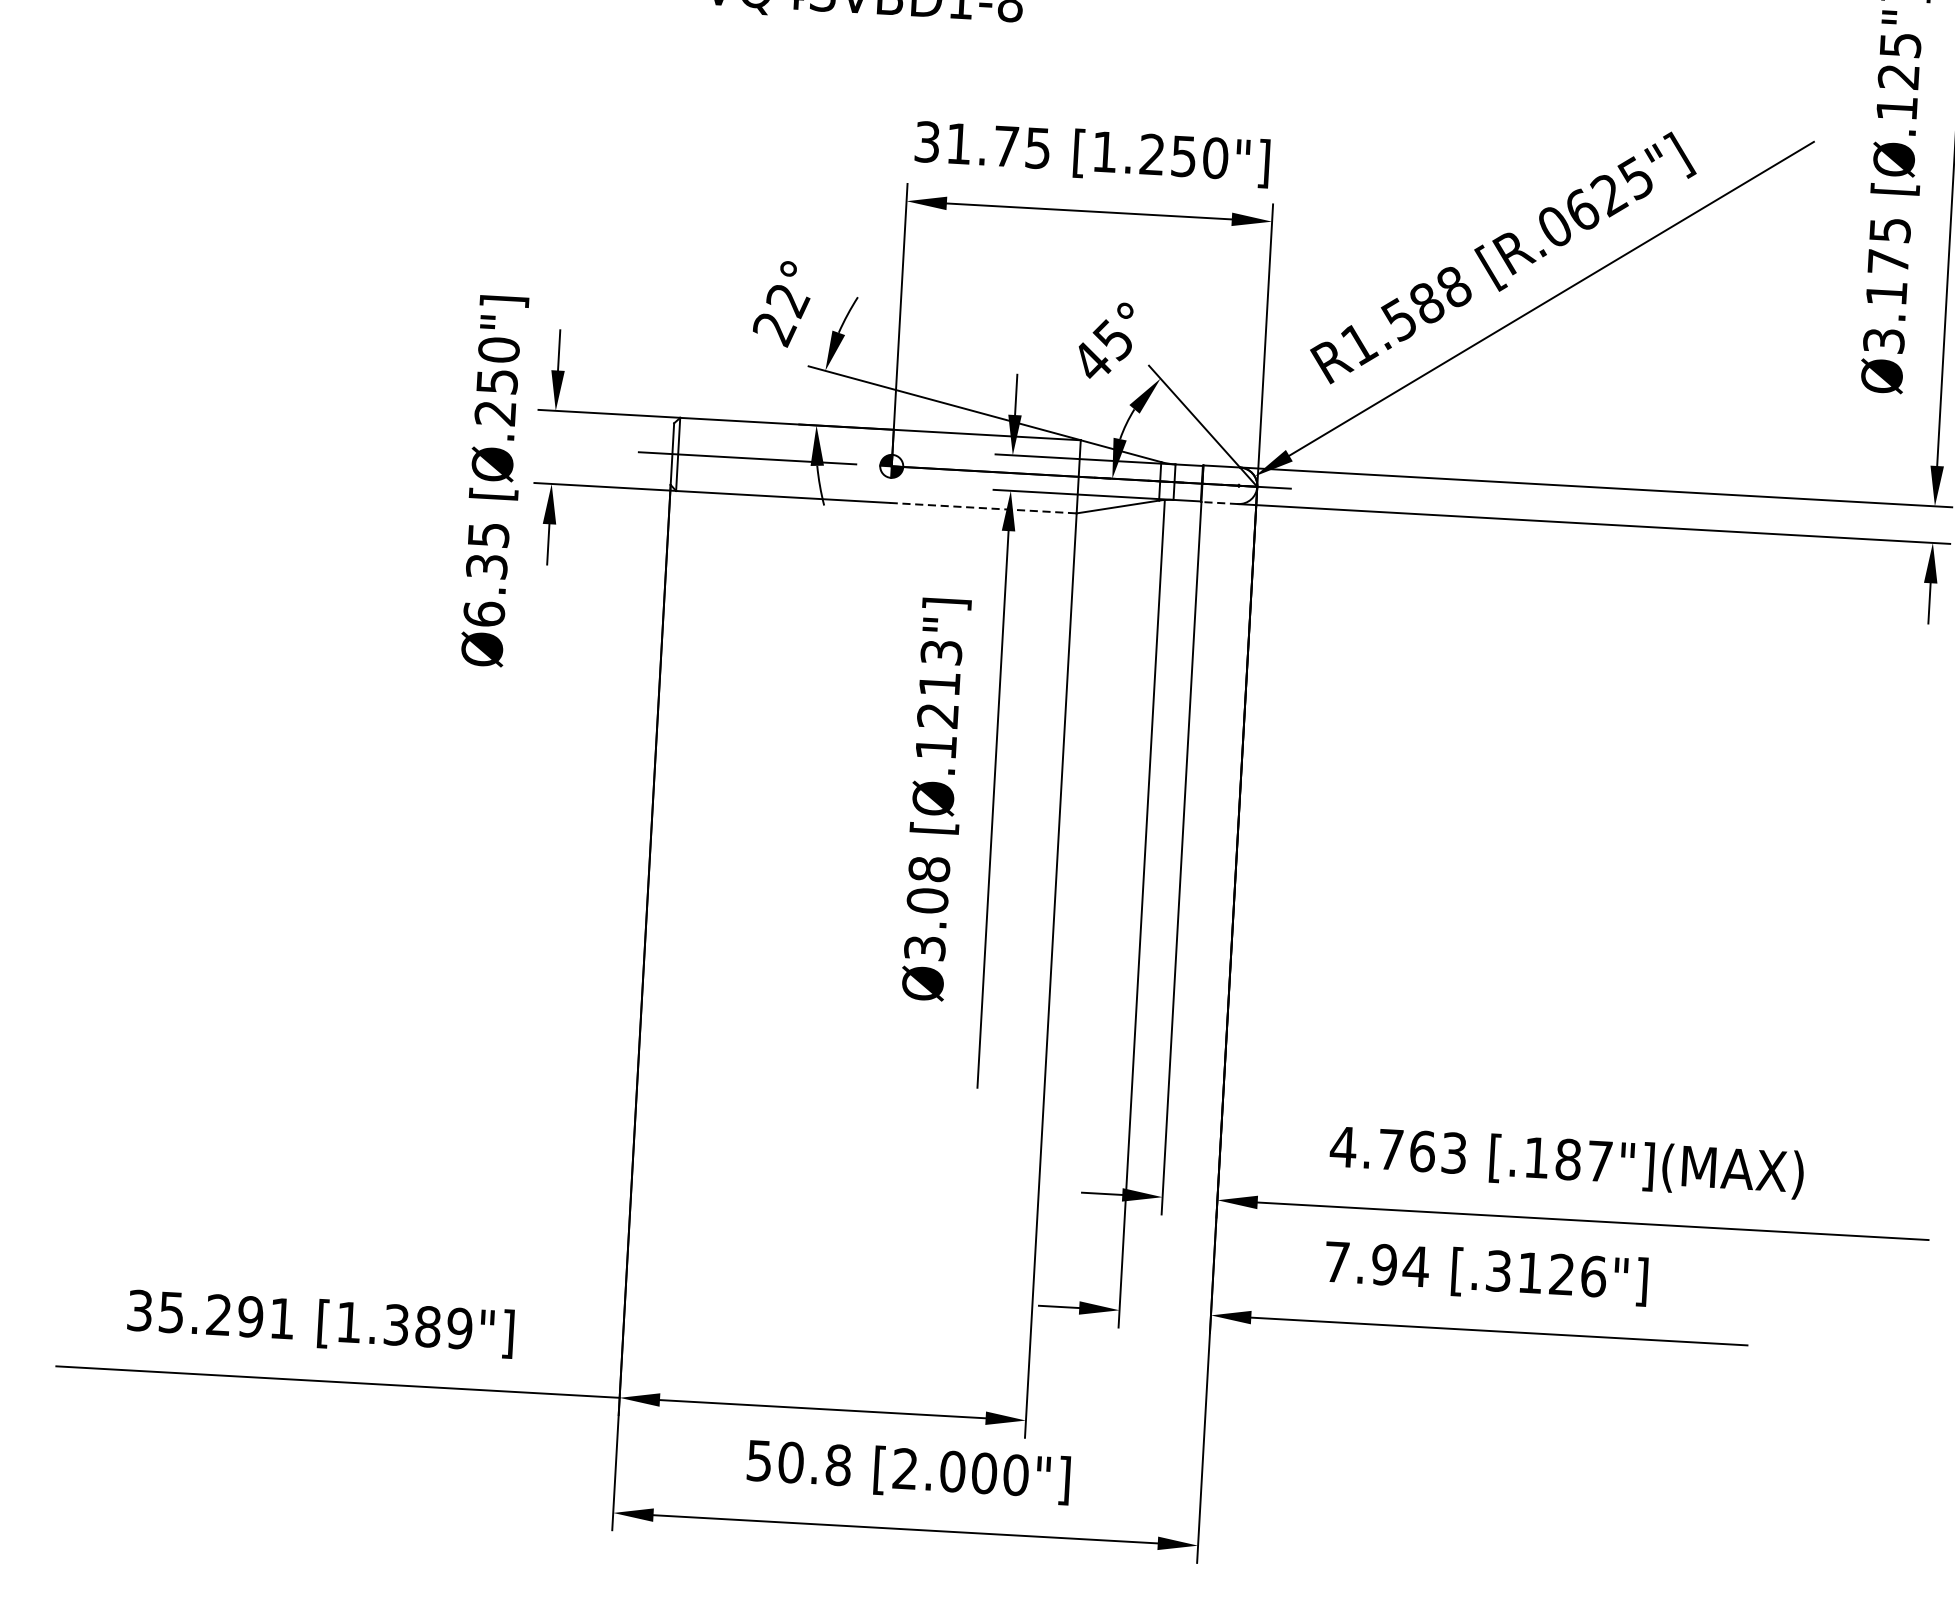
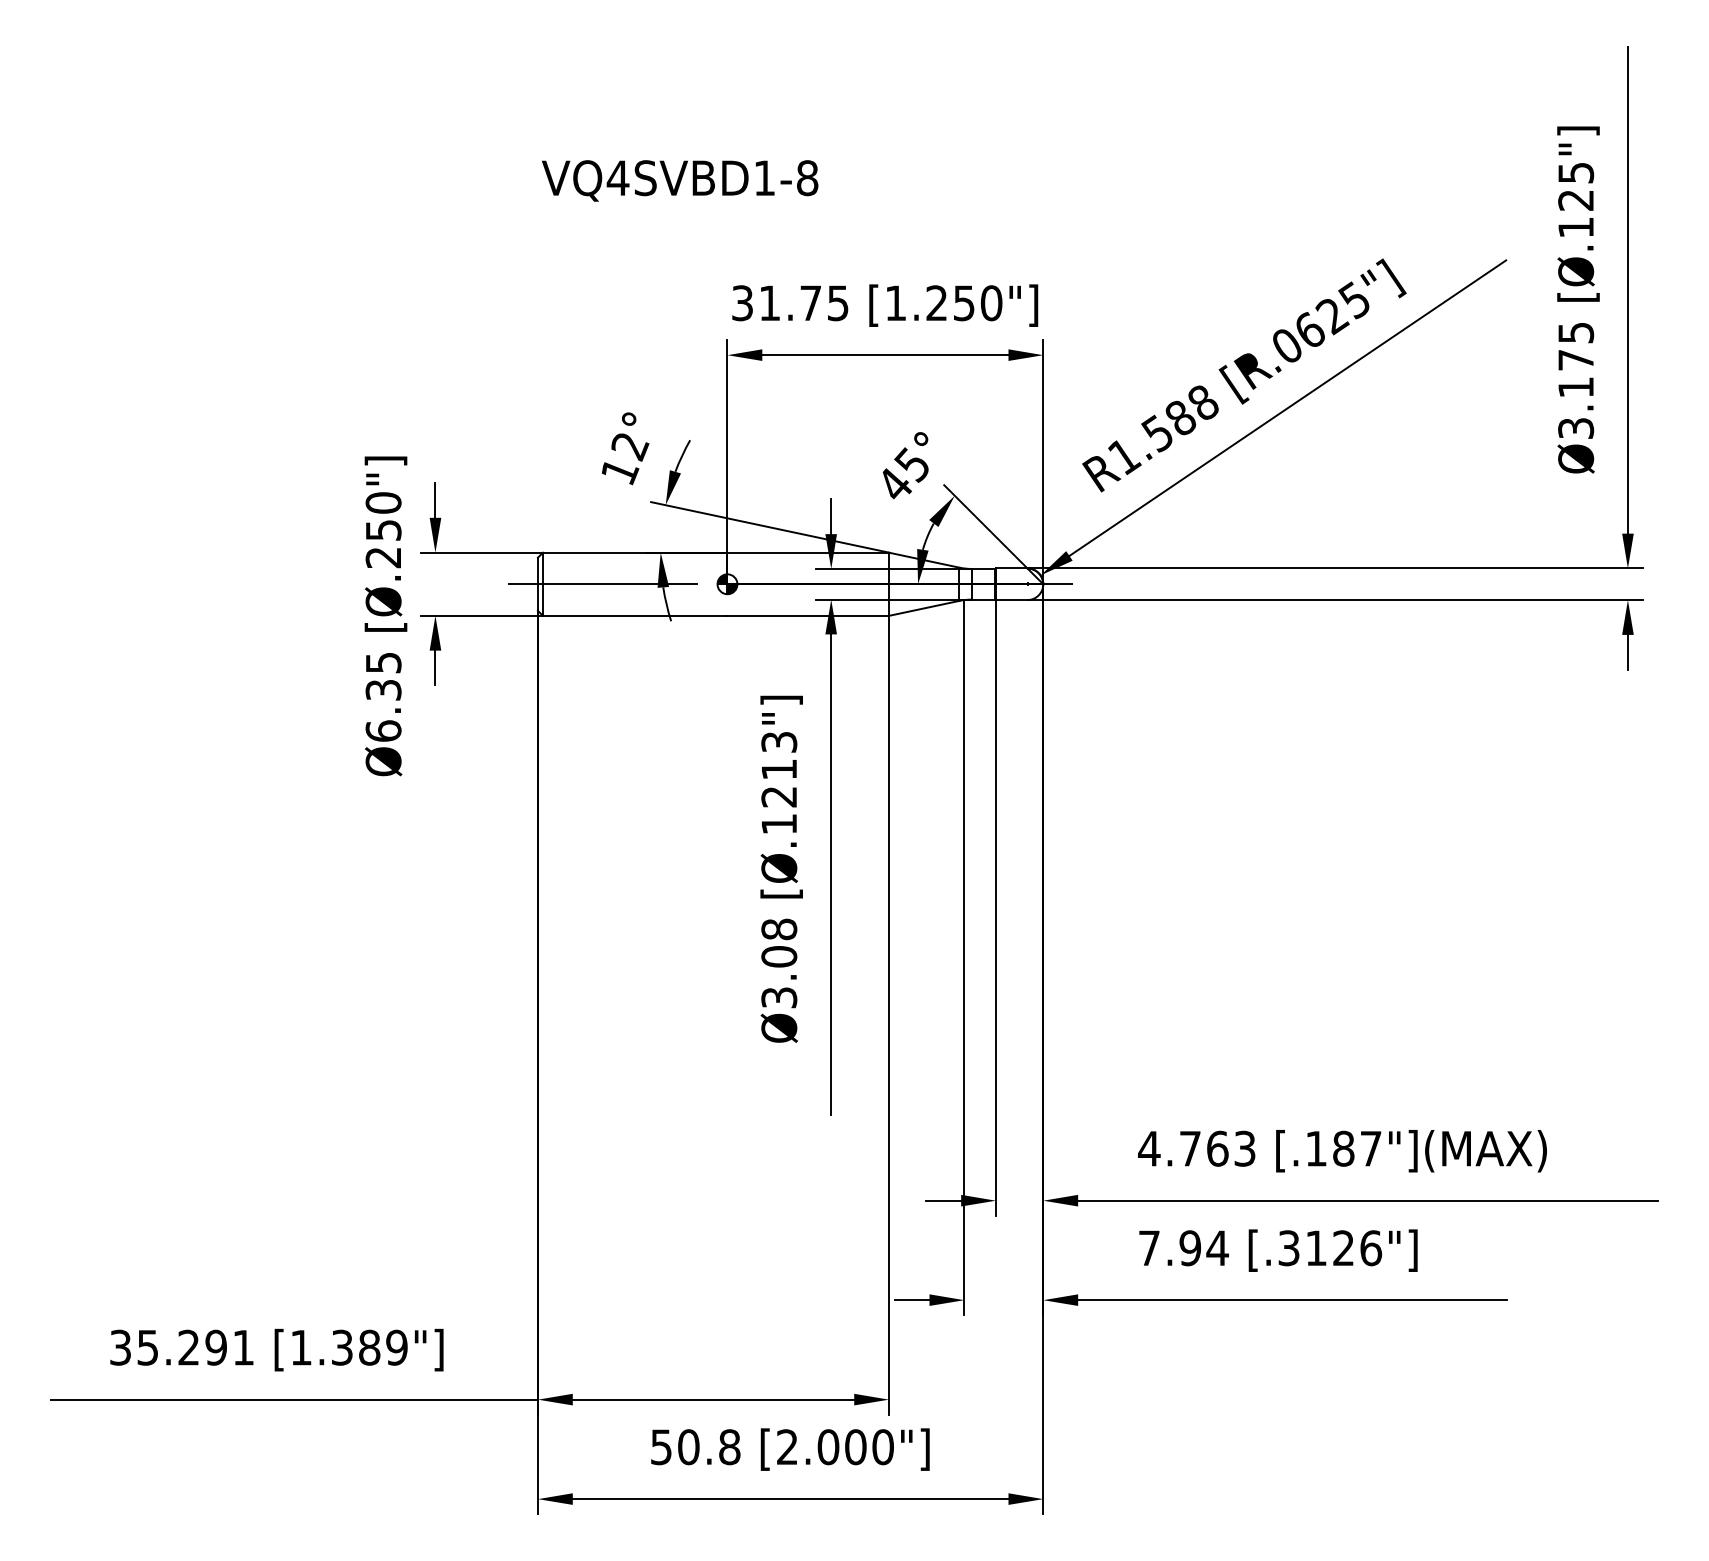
text: (775, 331) -> (620, 473), 22° -> 12°
line: (1219, 503) -> (1011, 600), dashed -> solid
line: (983, 507) -> (808, 615), dashed -> solid

